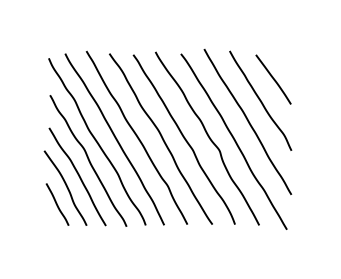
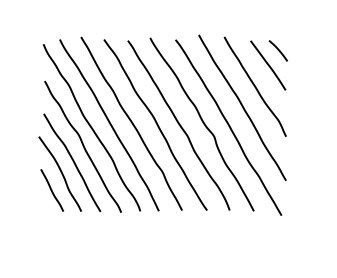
line: (283, 64) -> (278, 50), added

